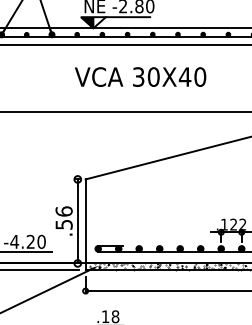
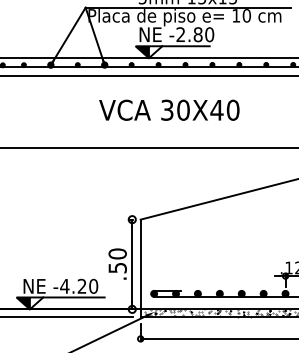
text: (140, 76) -> (169, 109), moved
text: (63, 211) -> (117, 253), .56 -> .50

